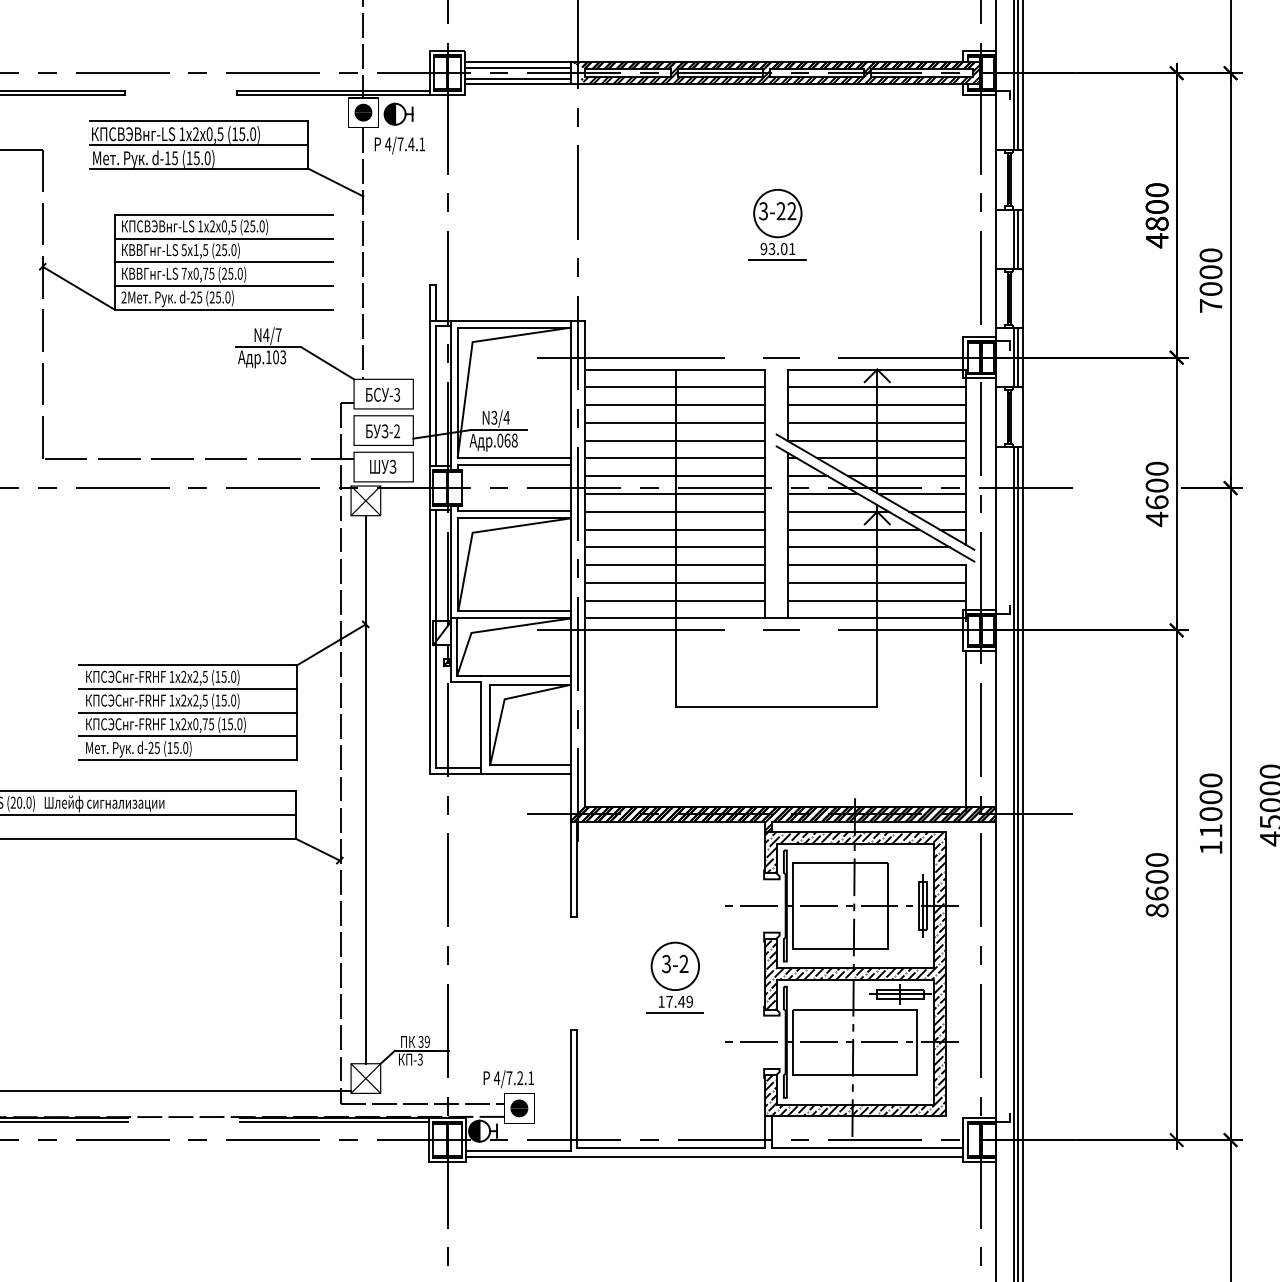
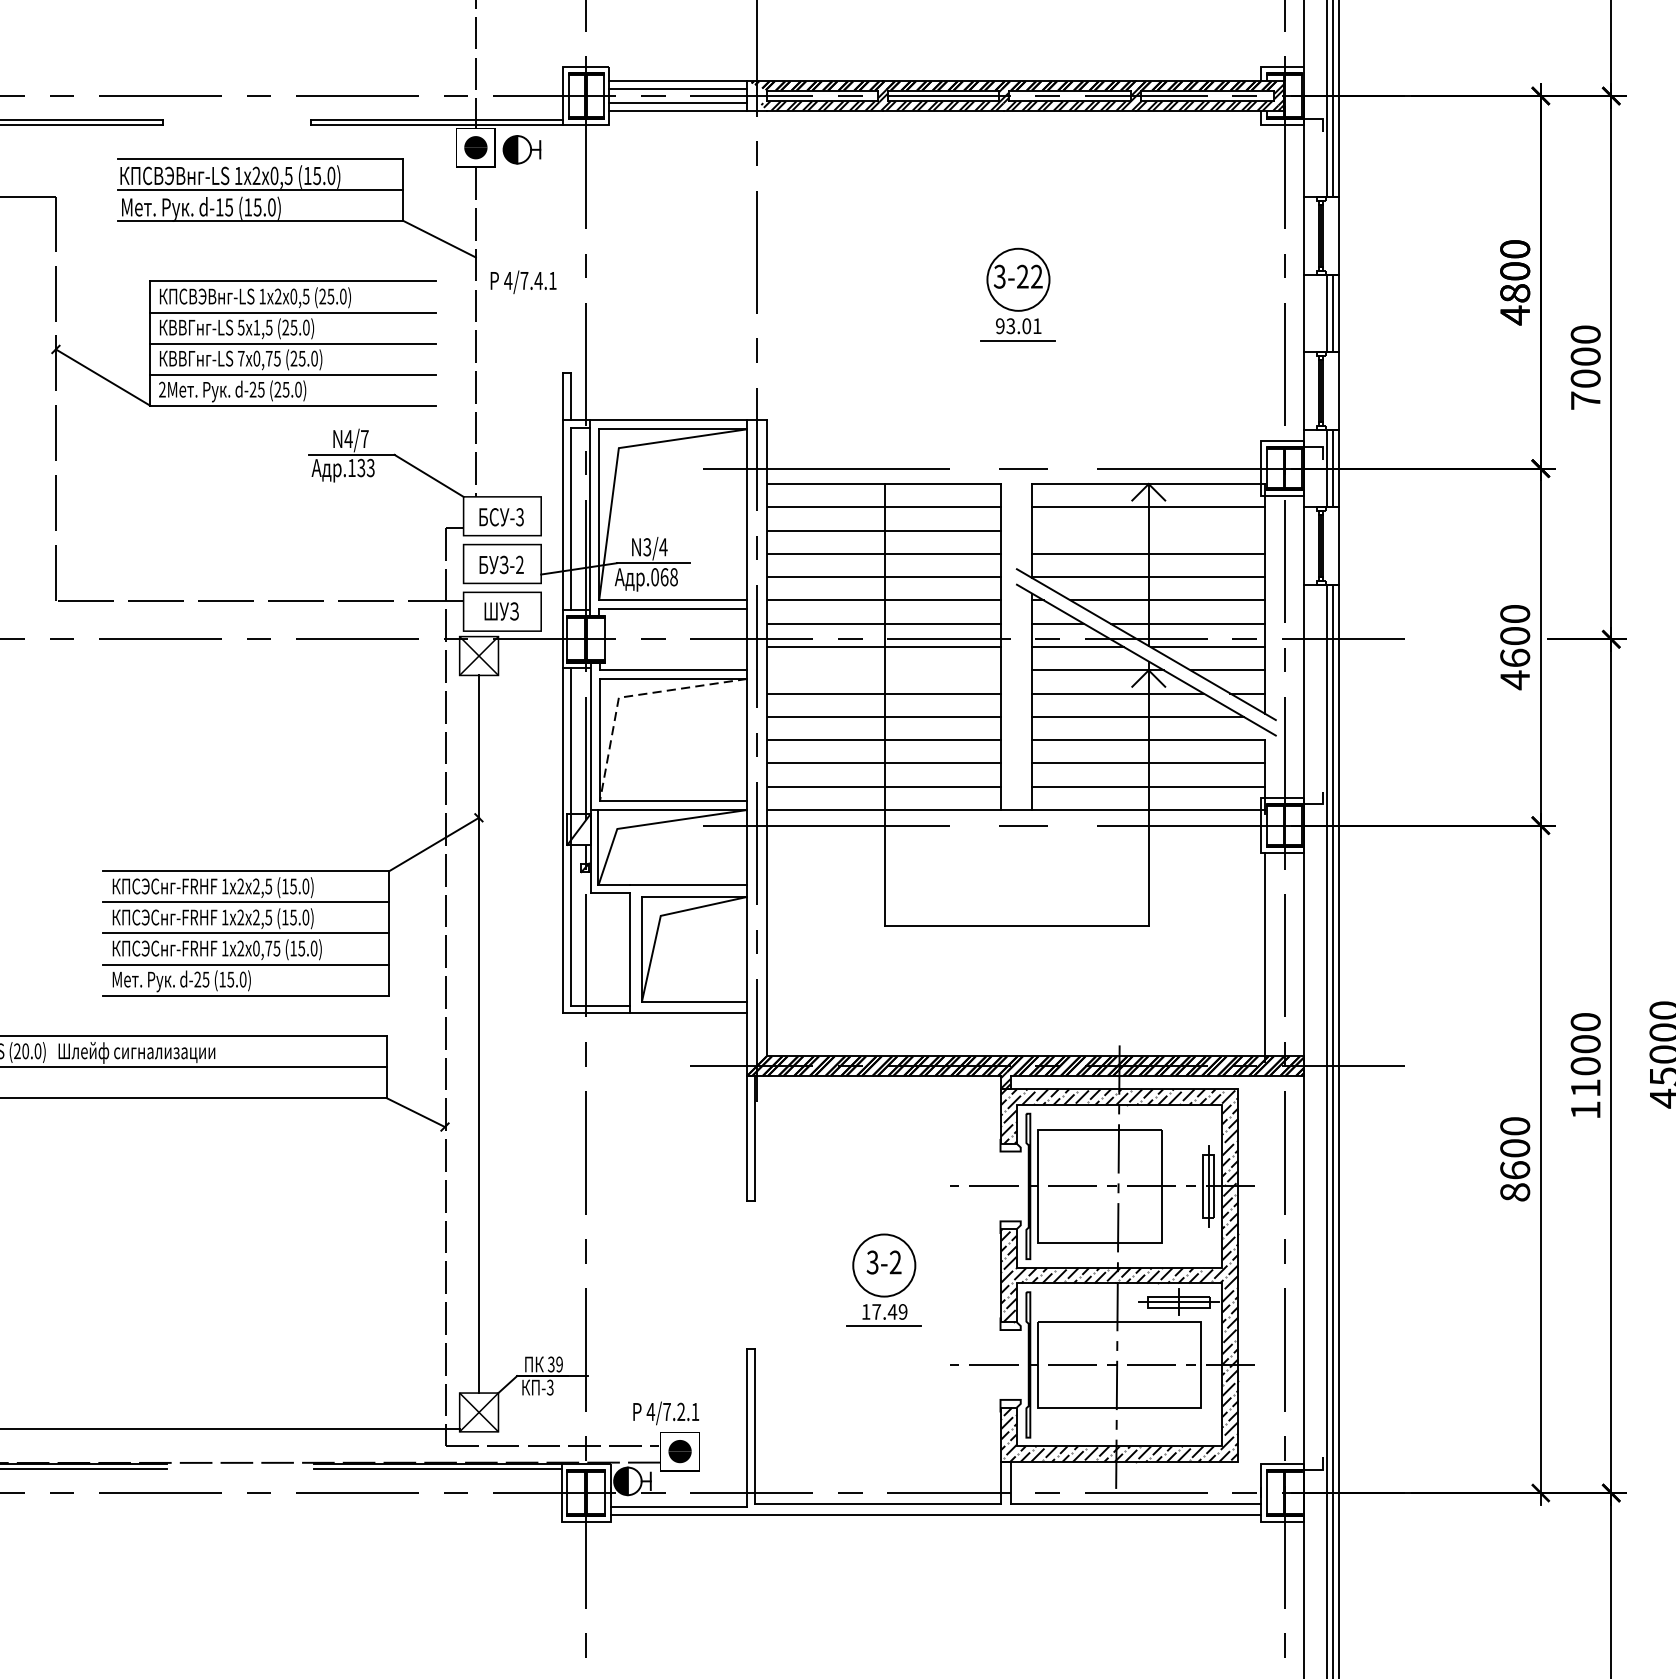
text: (399, 145) -> (523, 282), moved
text: (275, 357) -> (360, 468), .103 -> .133
line: (877, 405) -> (1148, 531), removed
line: (675, 511) -> (884, 669), removed
line: (481, 531) -> (630, 696), solid -> dashed

